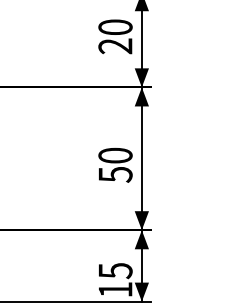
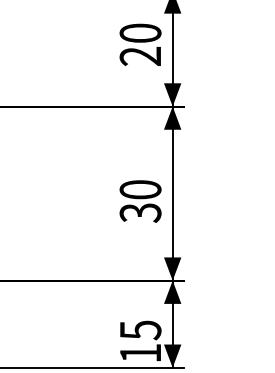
text: (115, 174) -> (140, 212), 50 -> 30

